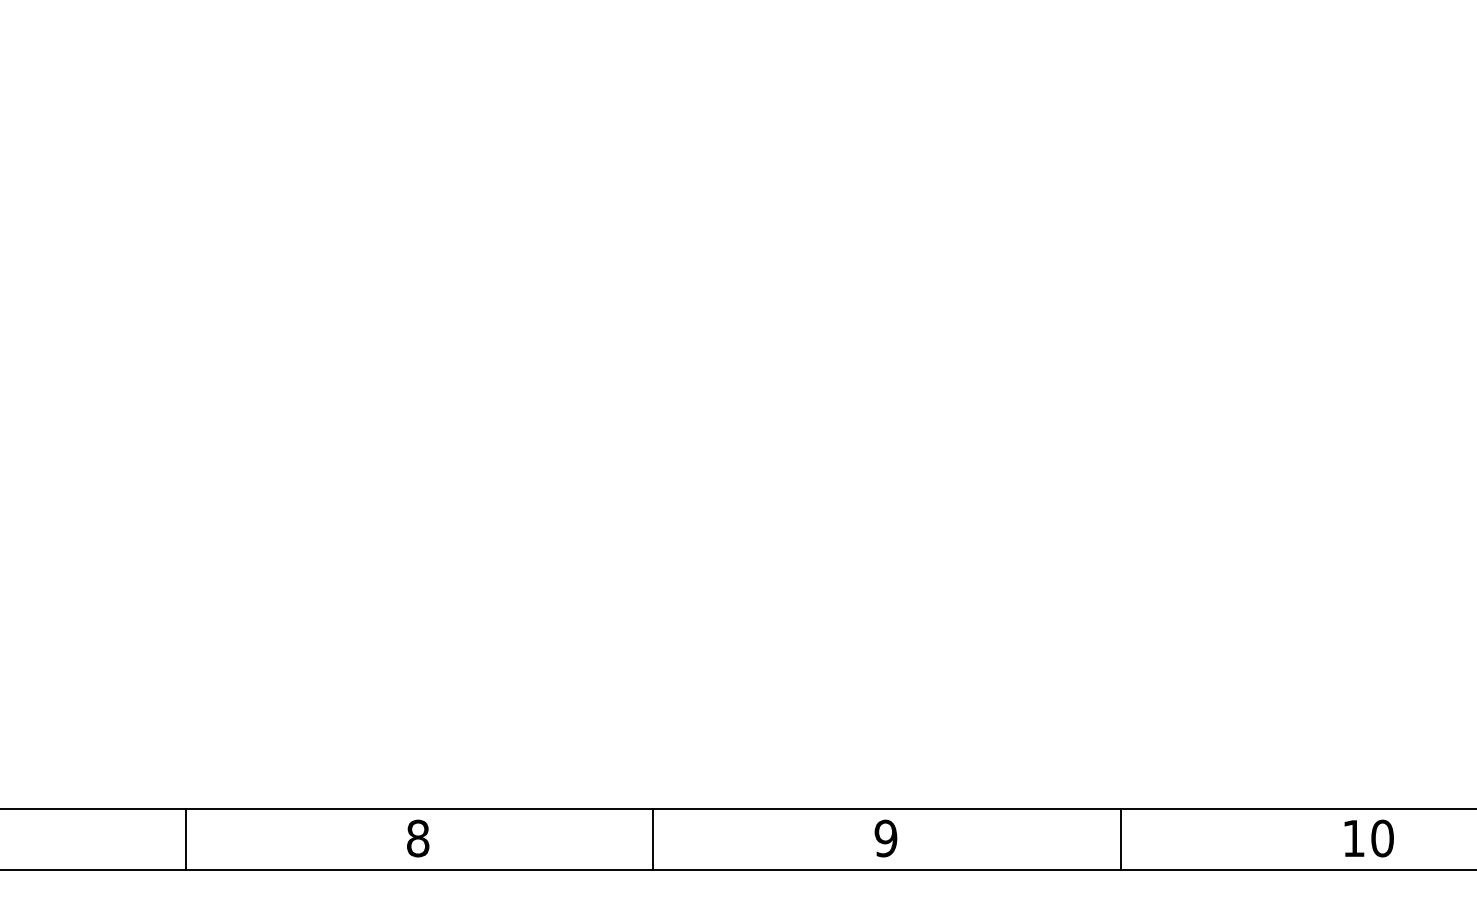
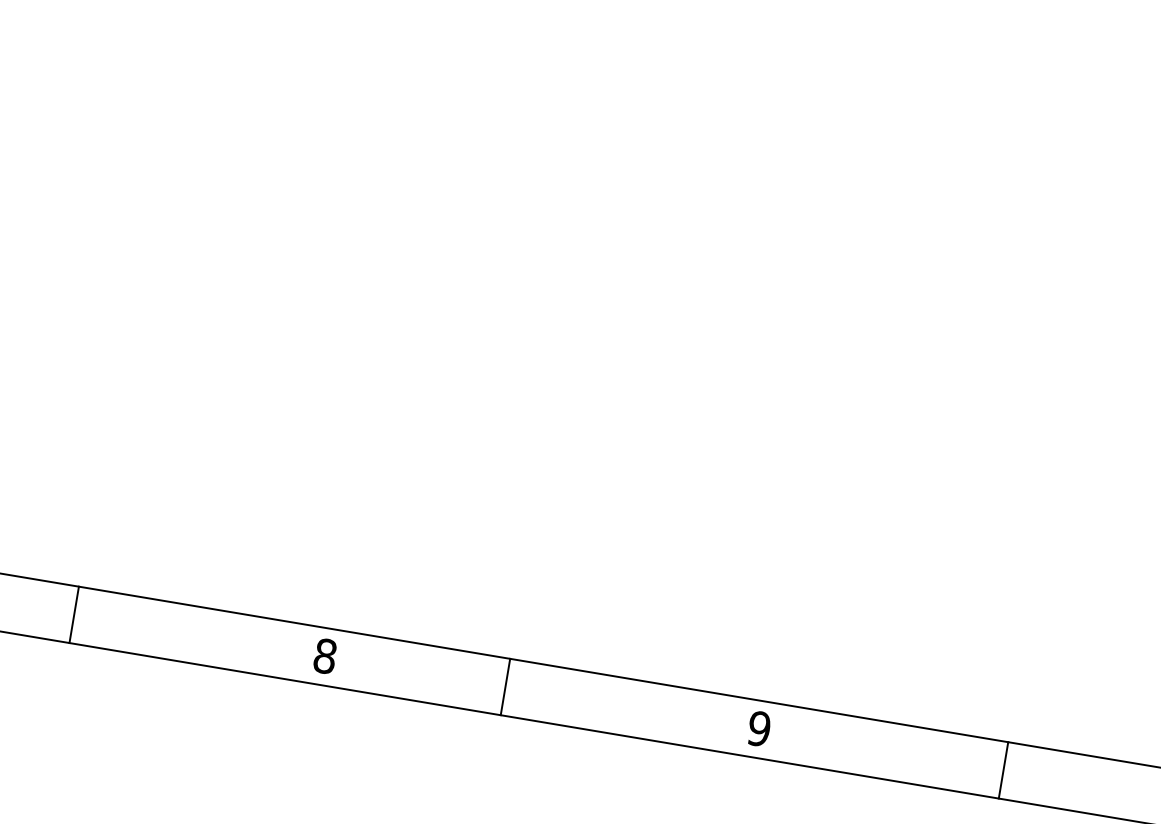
line: (185, 838) -> (74, 614), moved
line: (653, 838) -> (505, 686), moved
line: (1121, 838) -> (1003, 769), moved

